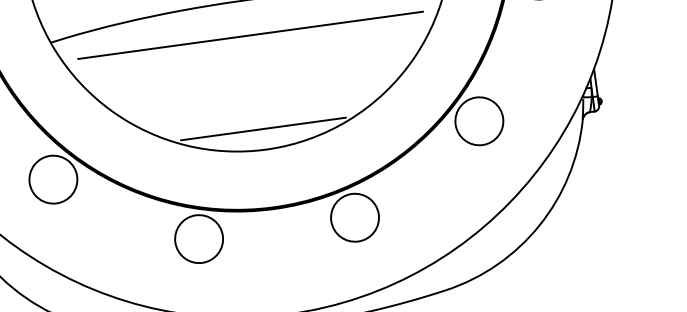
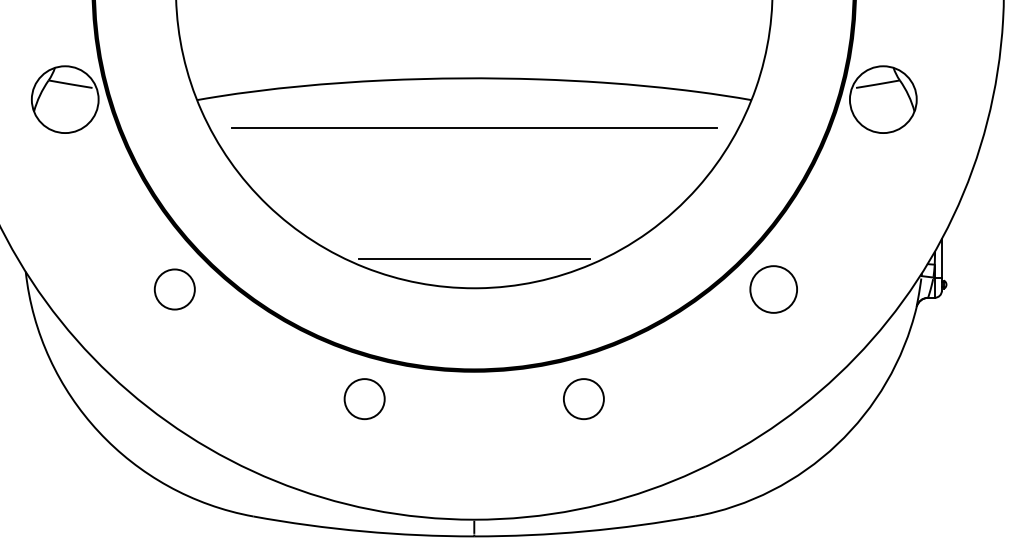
circle: (479, 121) -> (773, 289), size x0.7
circle: (53, 179) -> (174, 289), size x0.6
circle: (354, 217) -> (583, 398), size x0.6
circle: (198, 238) -> (364, 398), size x0.6

